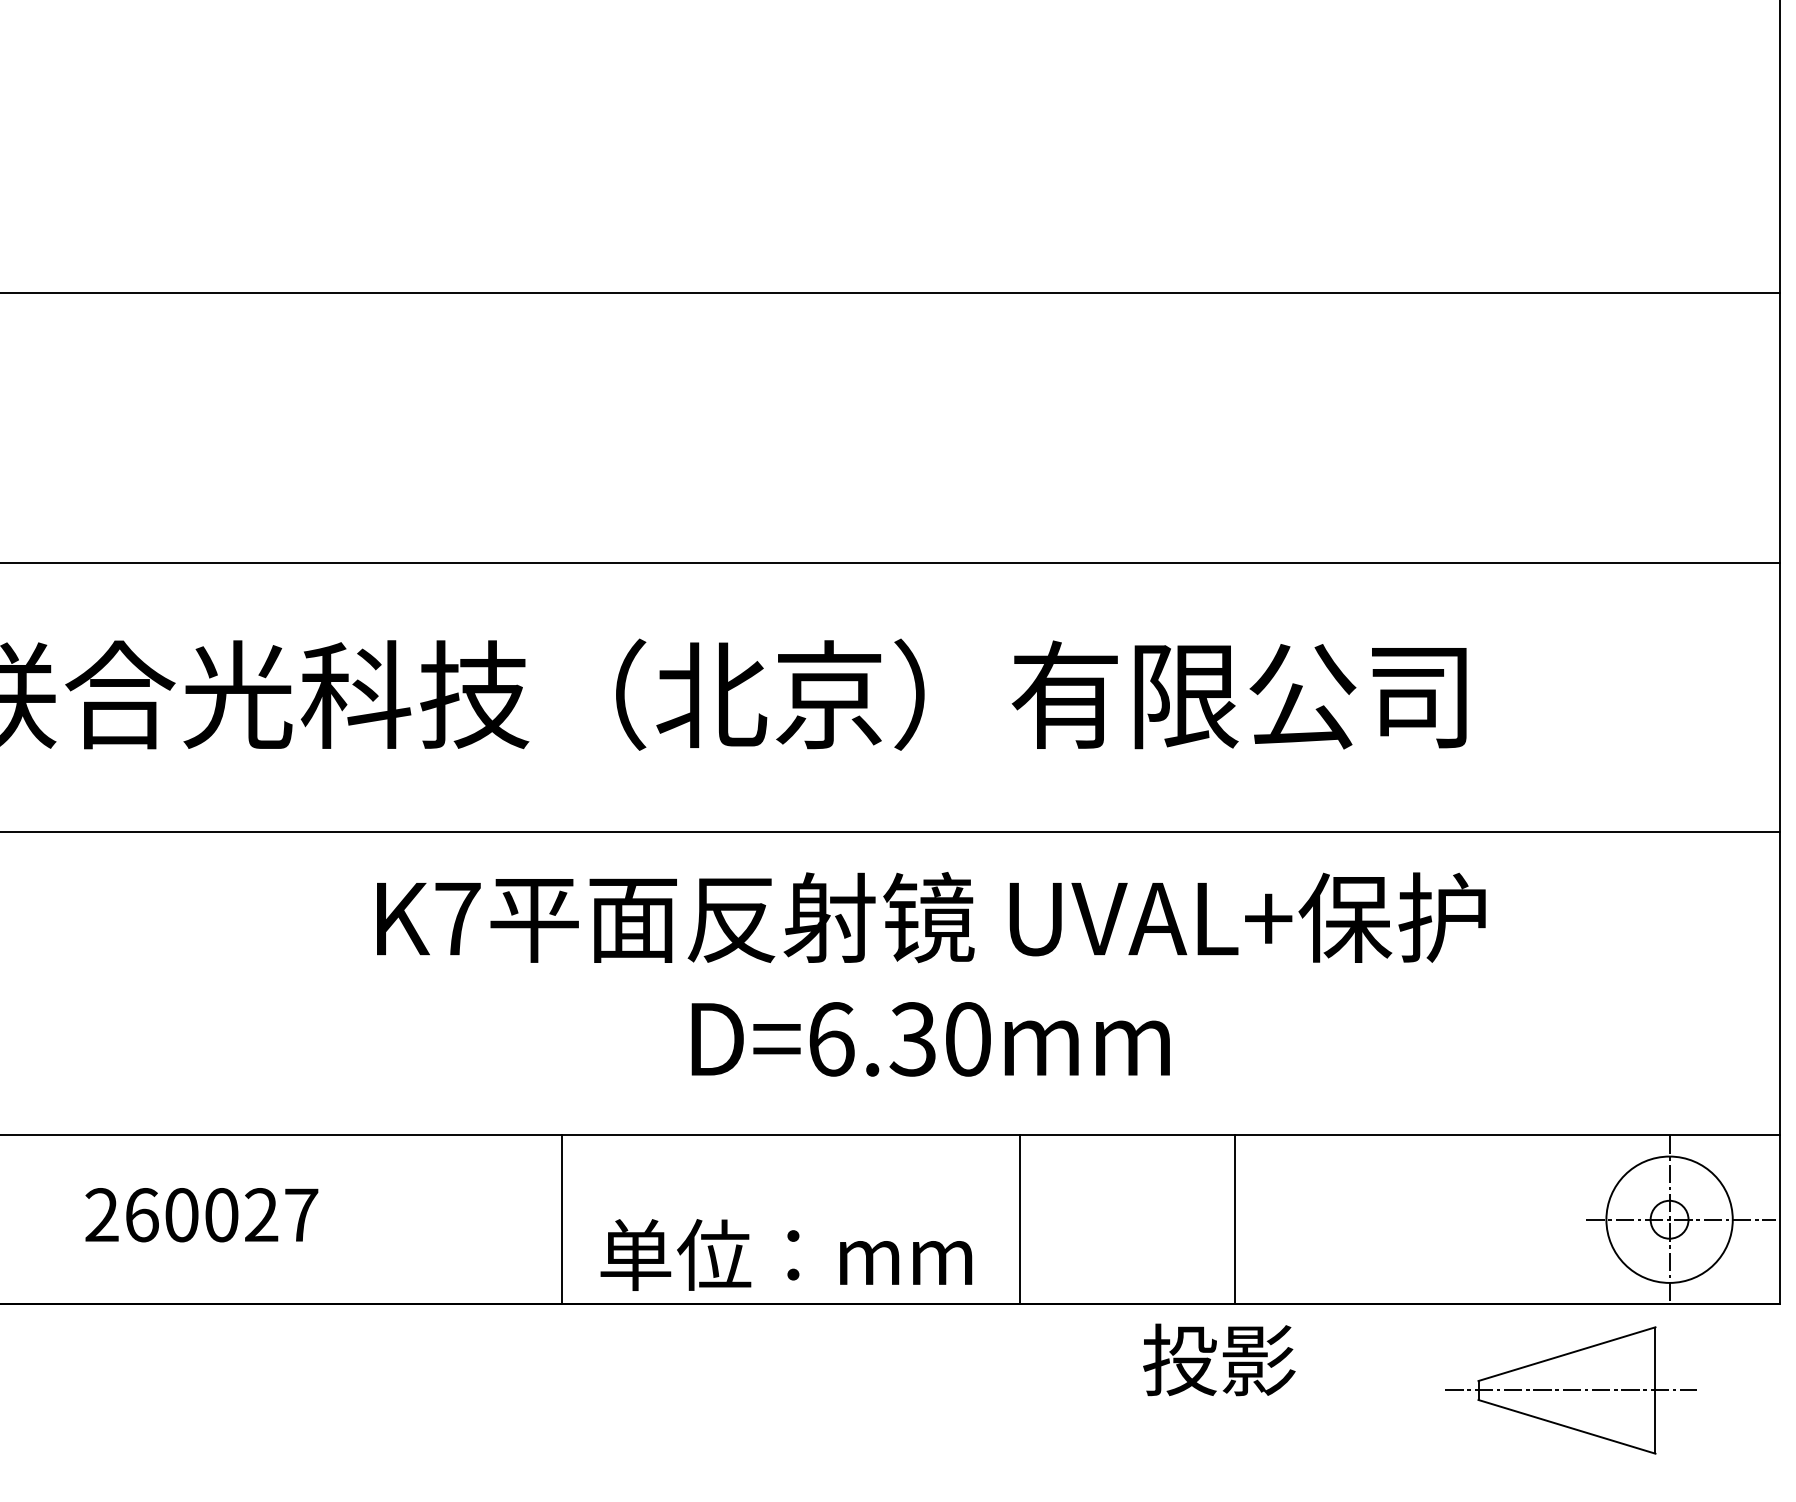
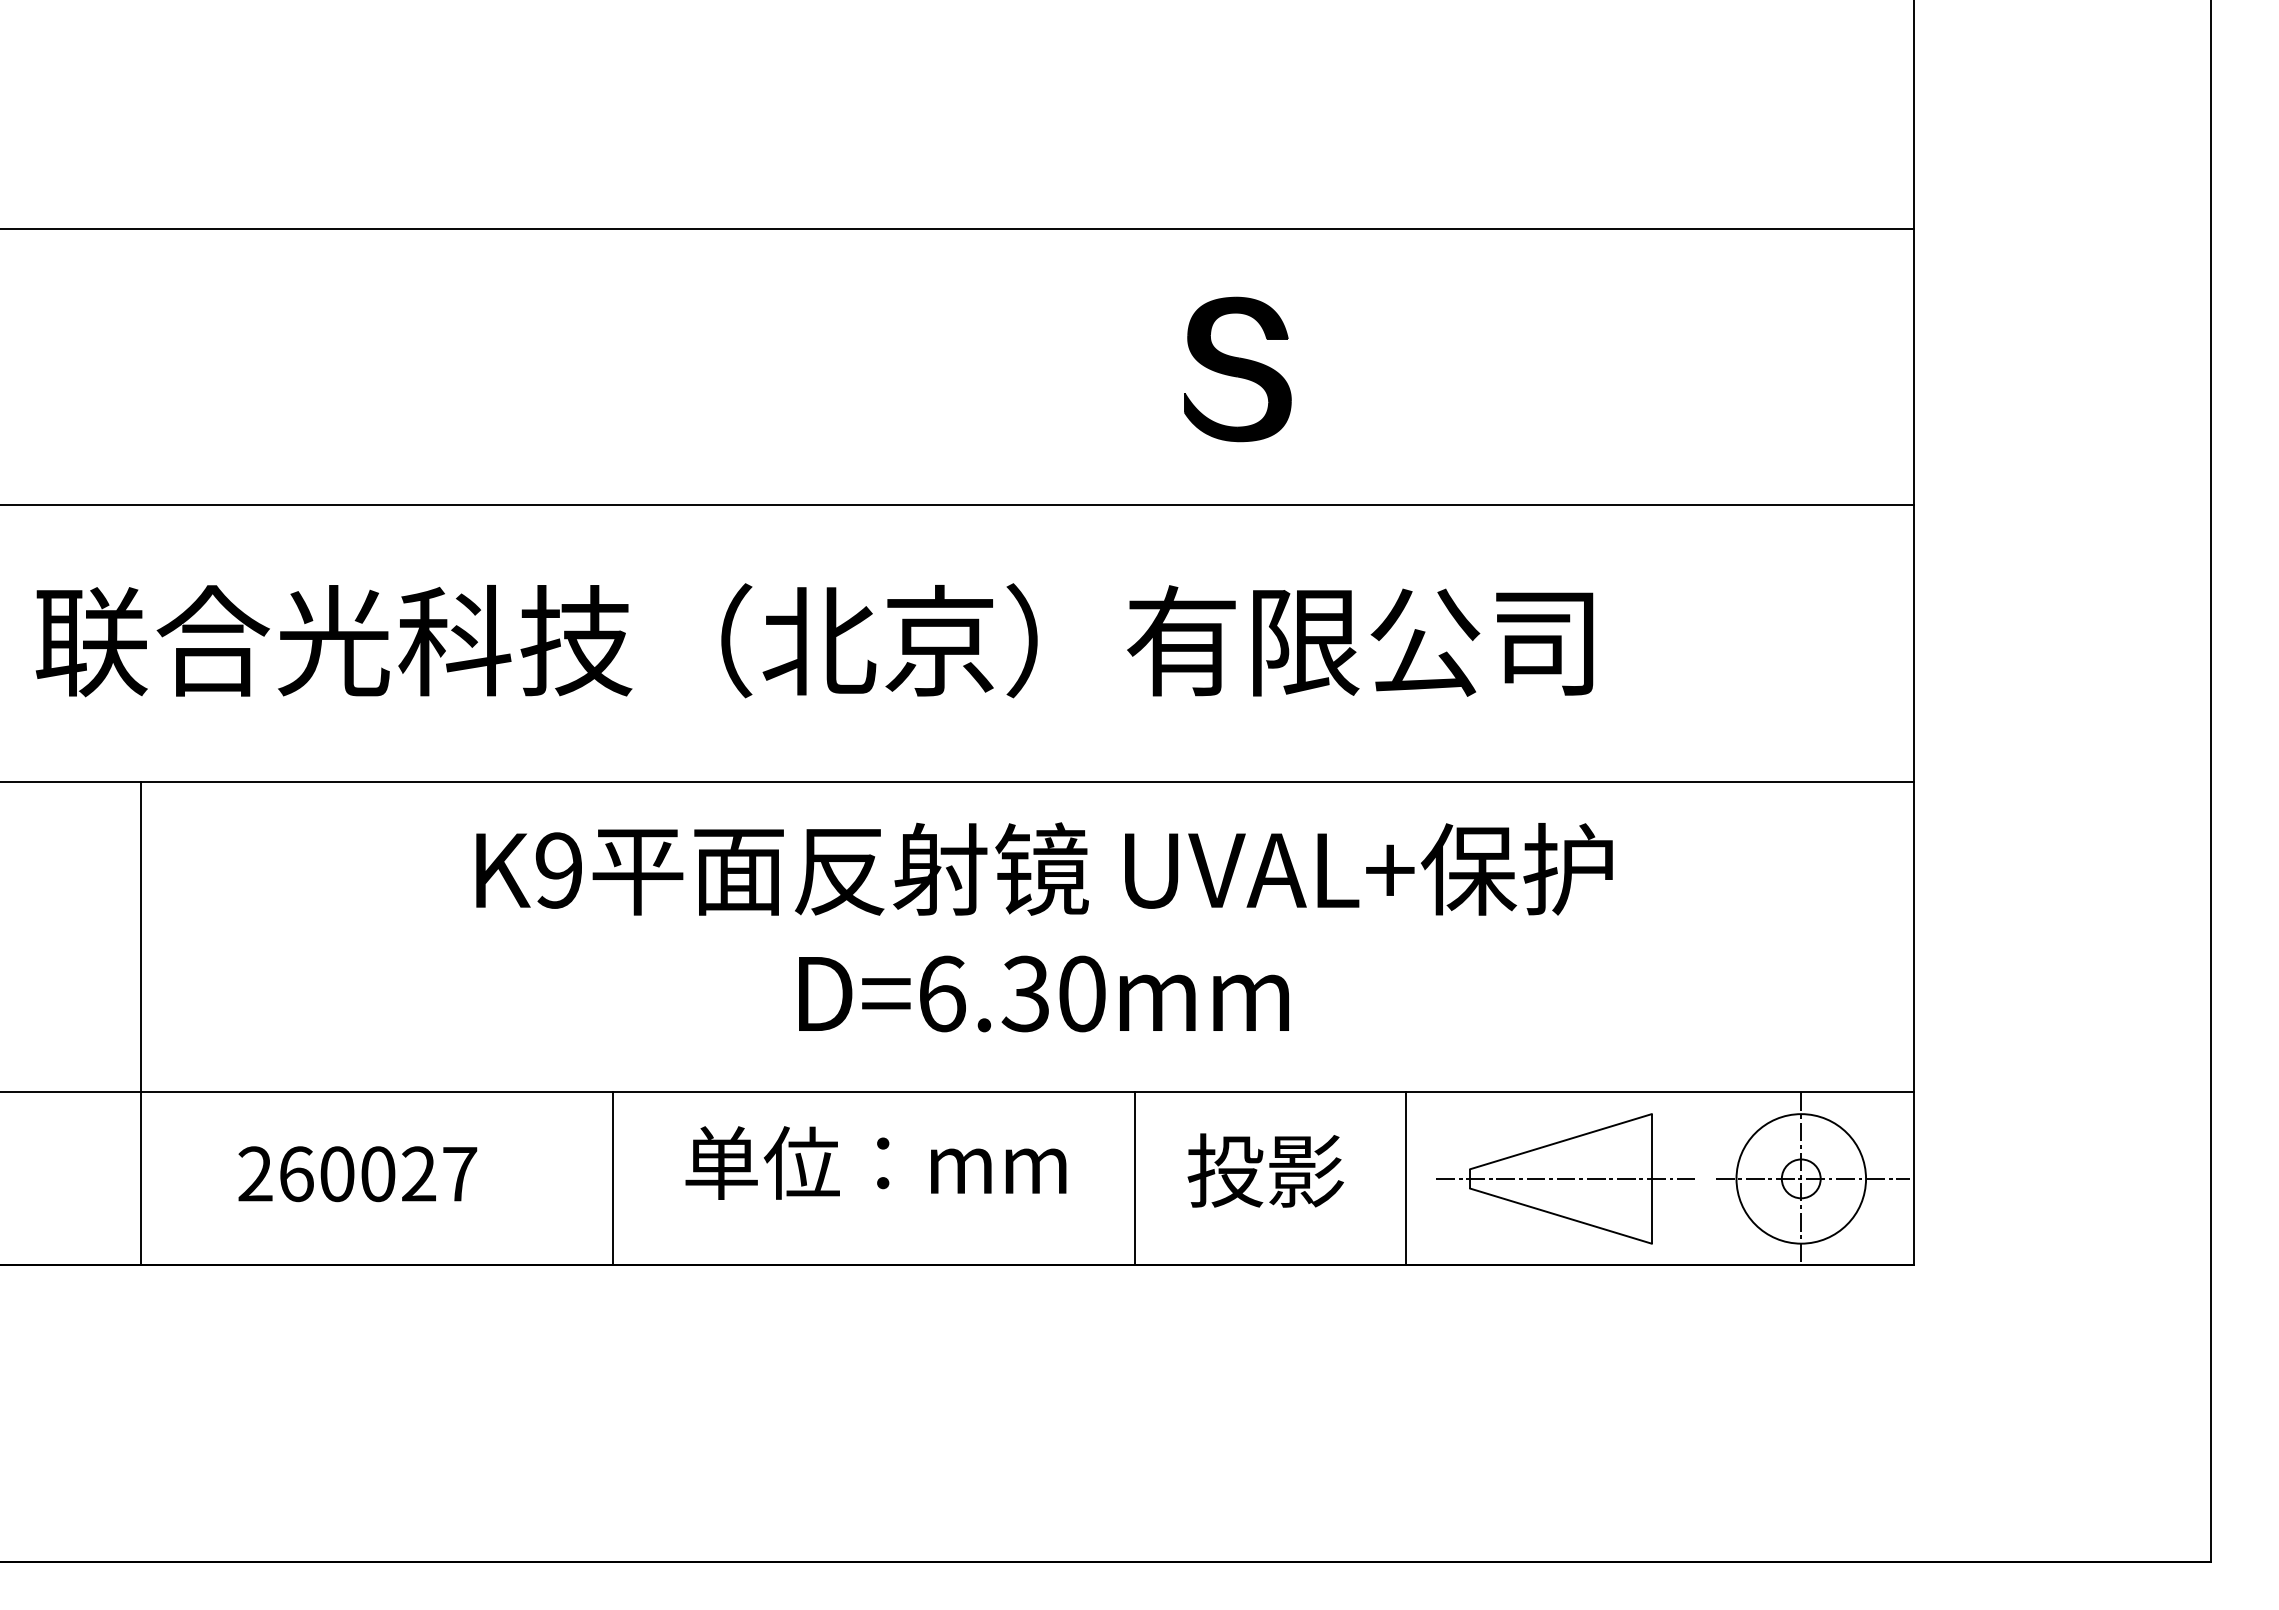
part: (1119, 430) -> (1237, 369), added
text: (457, 918) -> (558, 870), K7 -> K9
line: (49, 1068) -> (140, 1023), added
text: (201, 1215) -> (357, 1174), moved
line: (562, 1219) -> (613, 1178), moved
line: (1234, 1219) -> (1405, 1178), moved
text: (785, 1254) -> (875, 1162), moved
text: (1219, 1359) -> (1265, 1170), moved
part: (1571, 1390) -> (1565, 1178), moved

